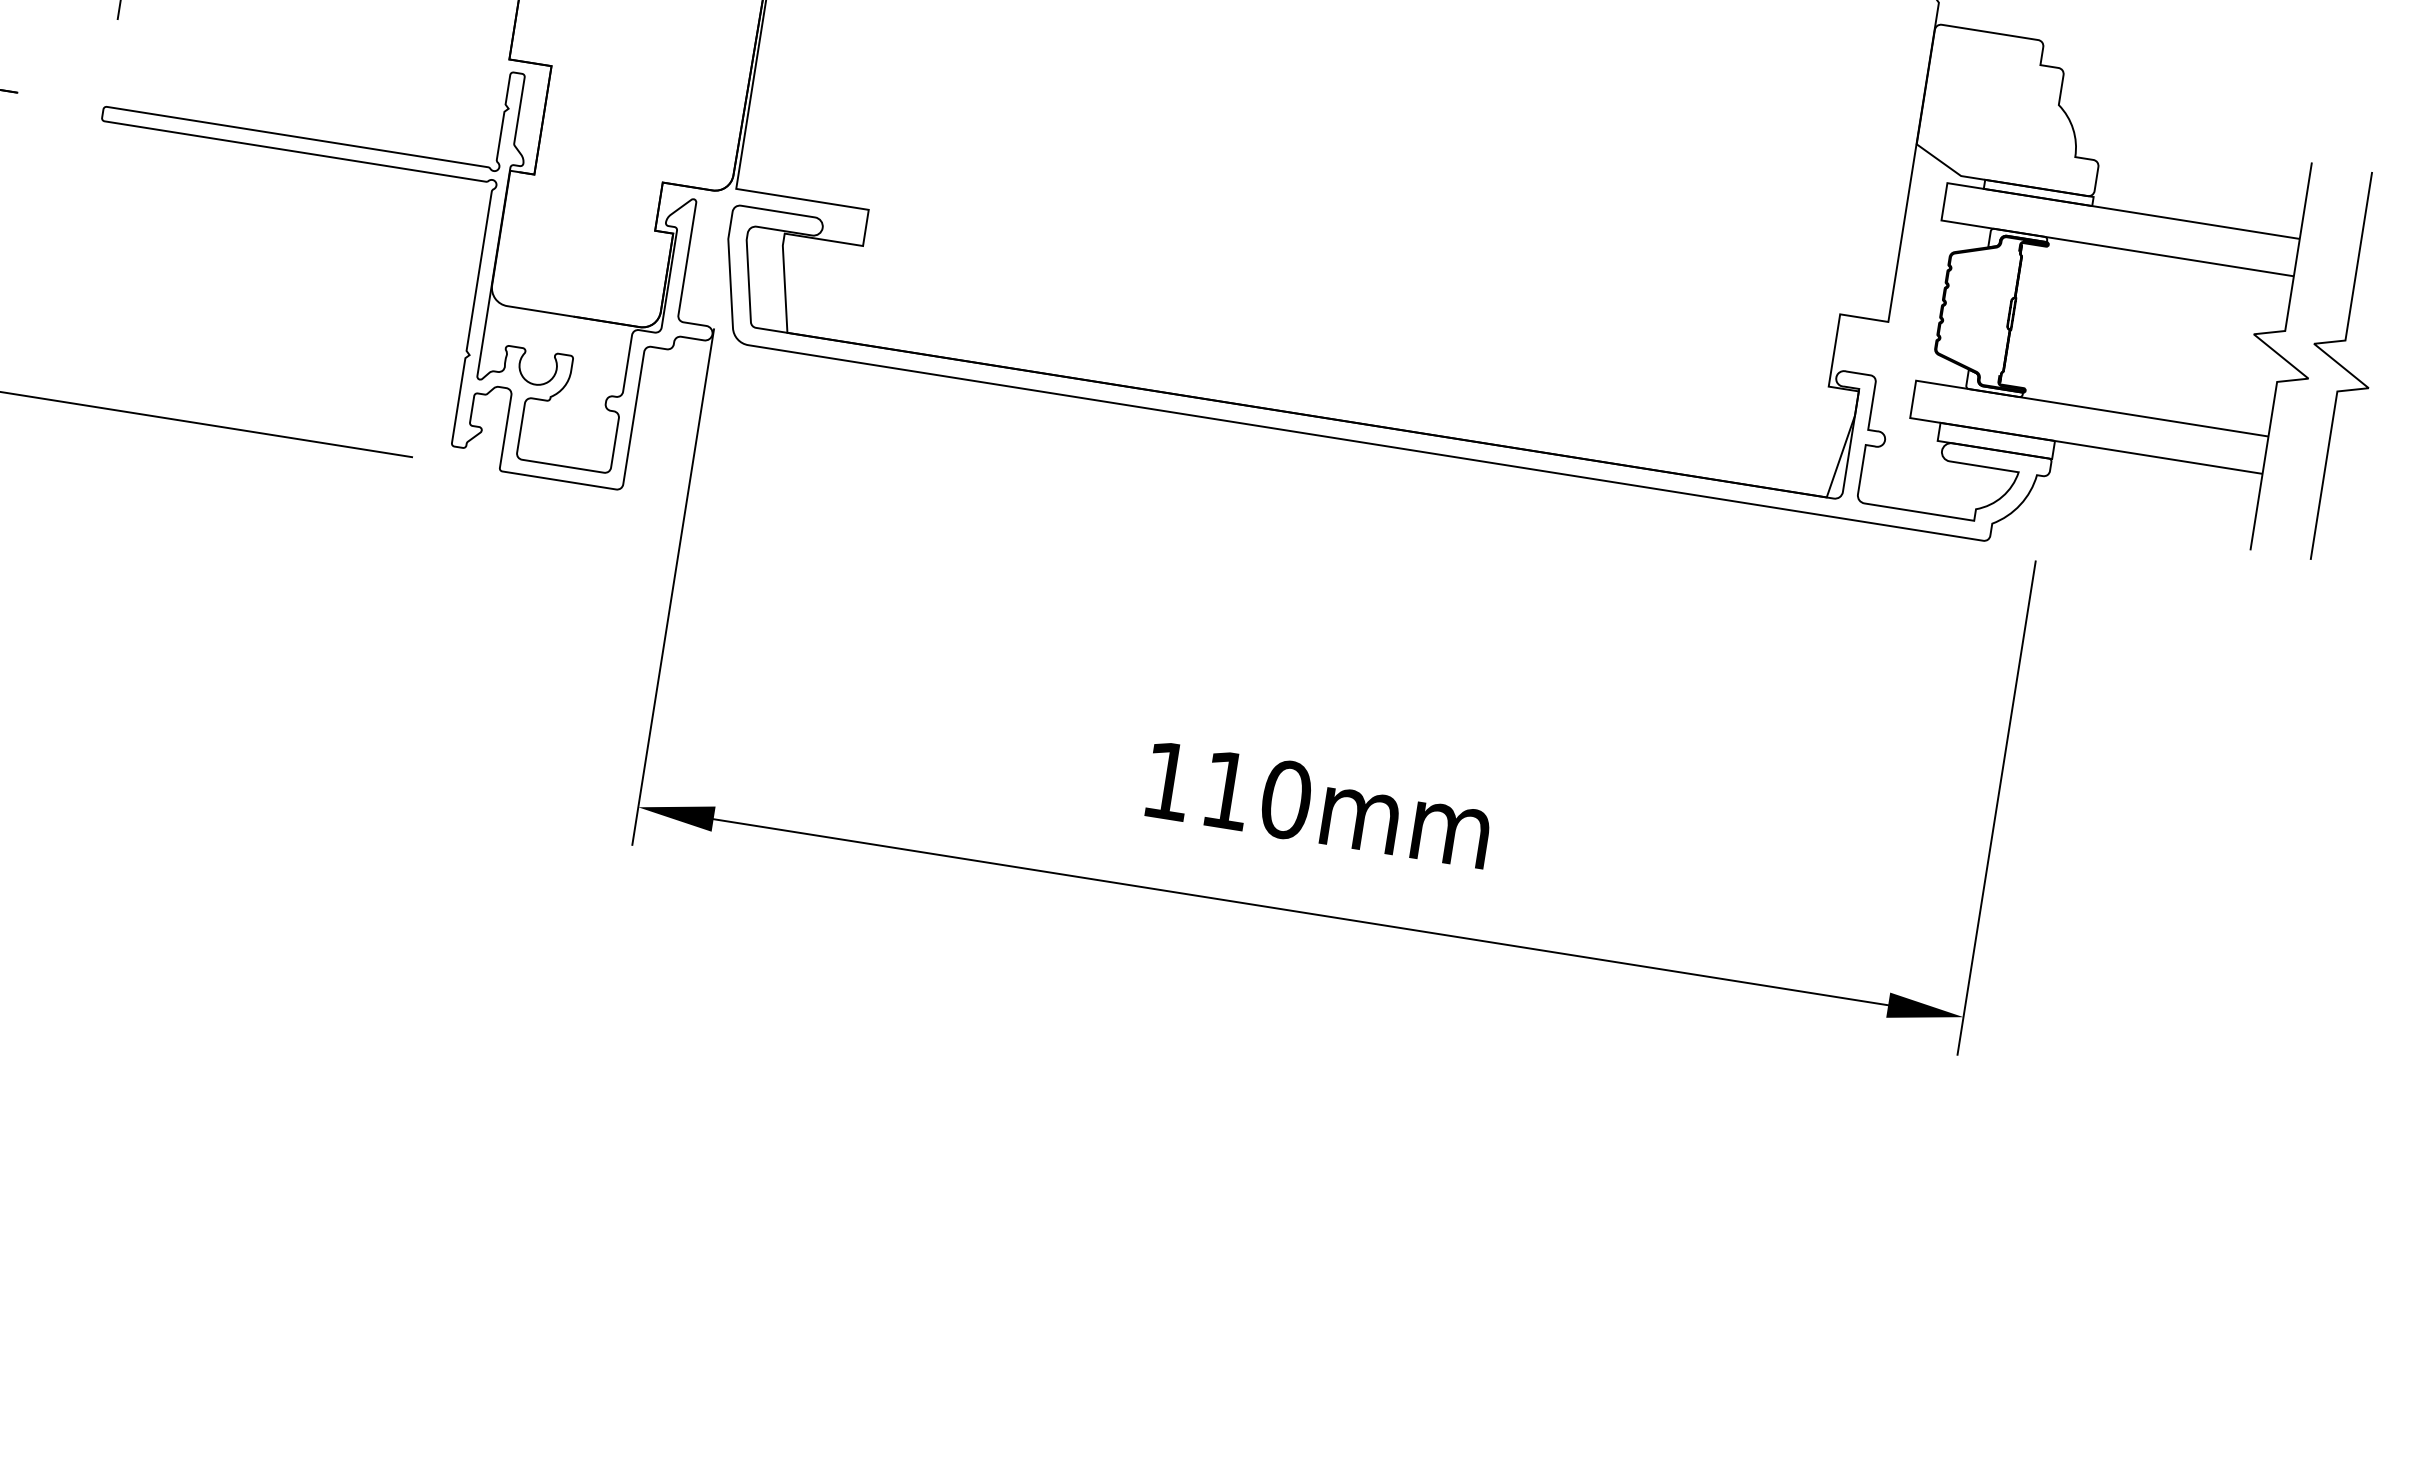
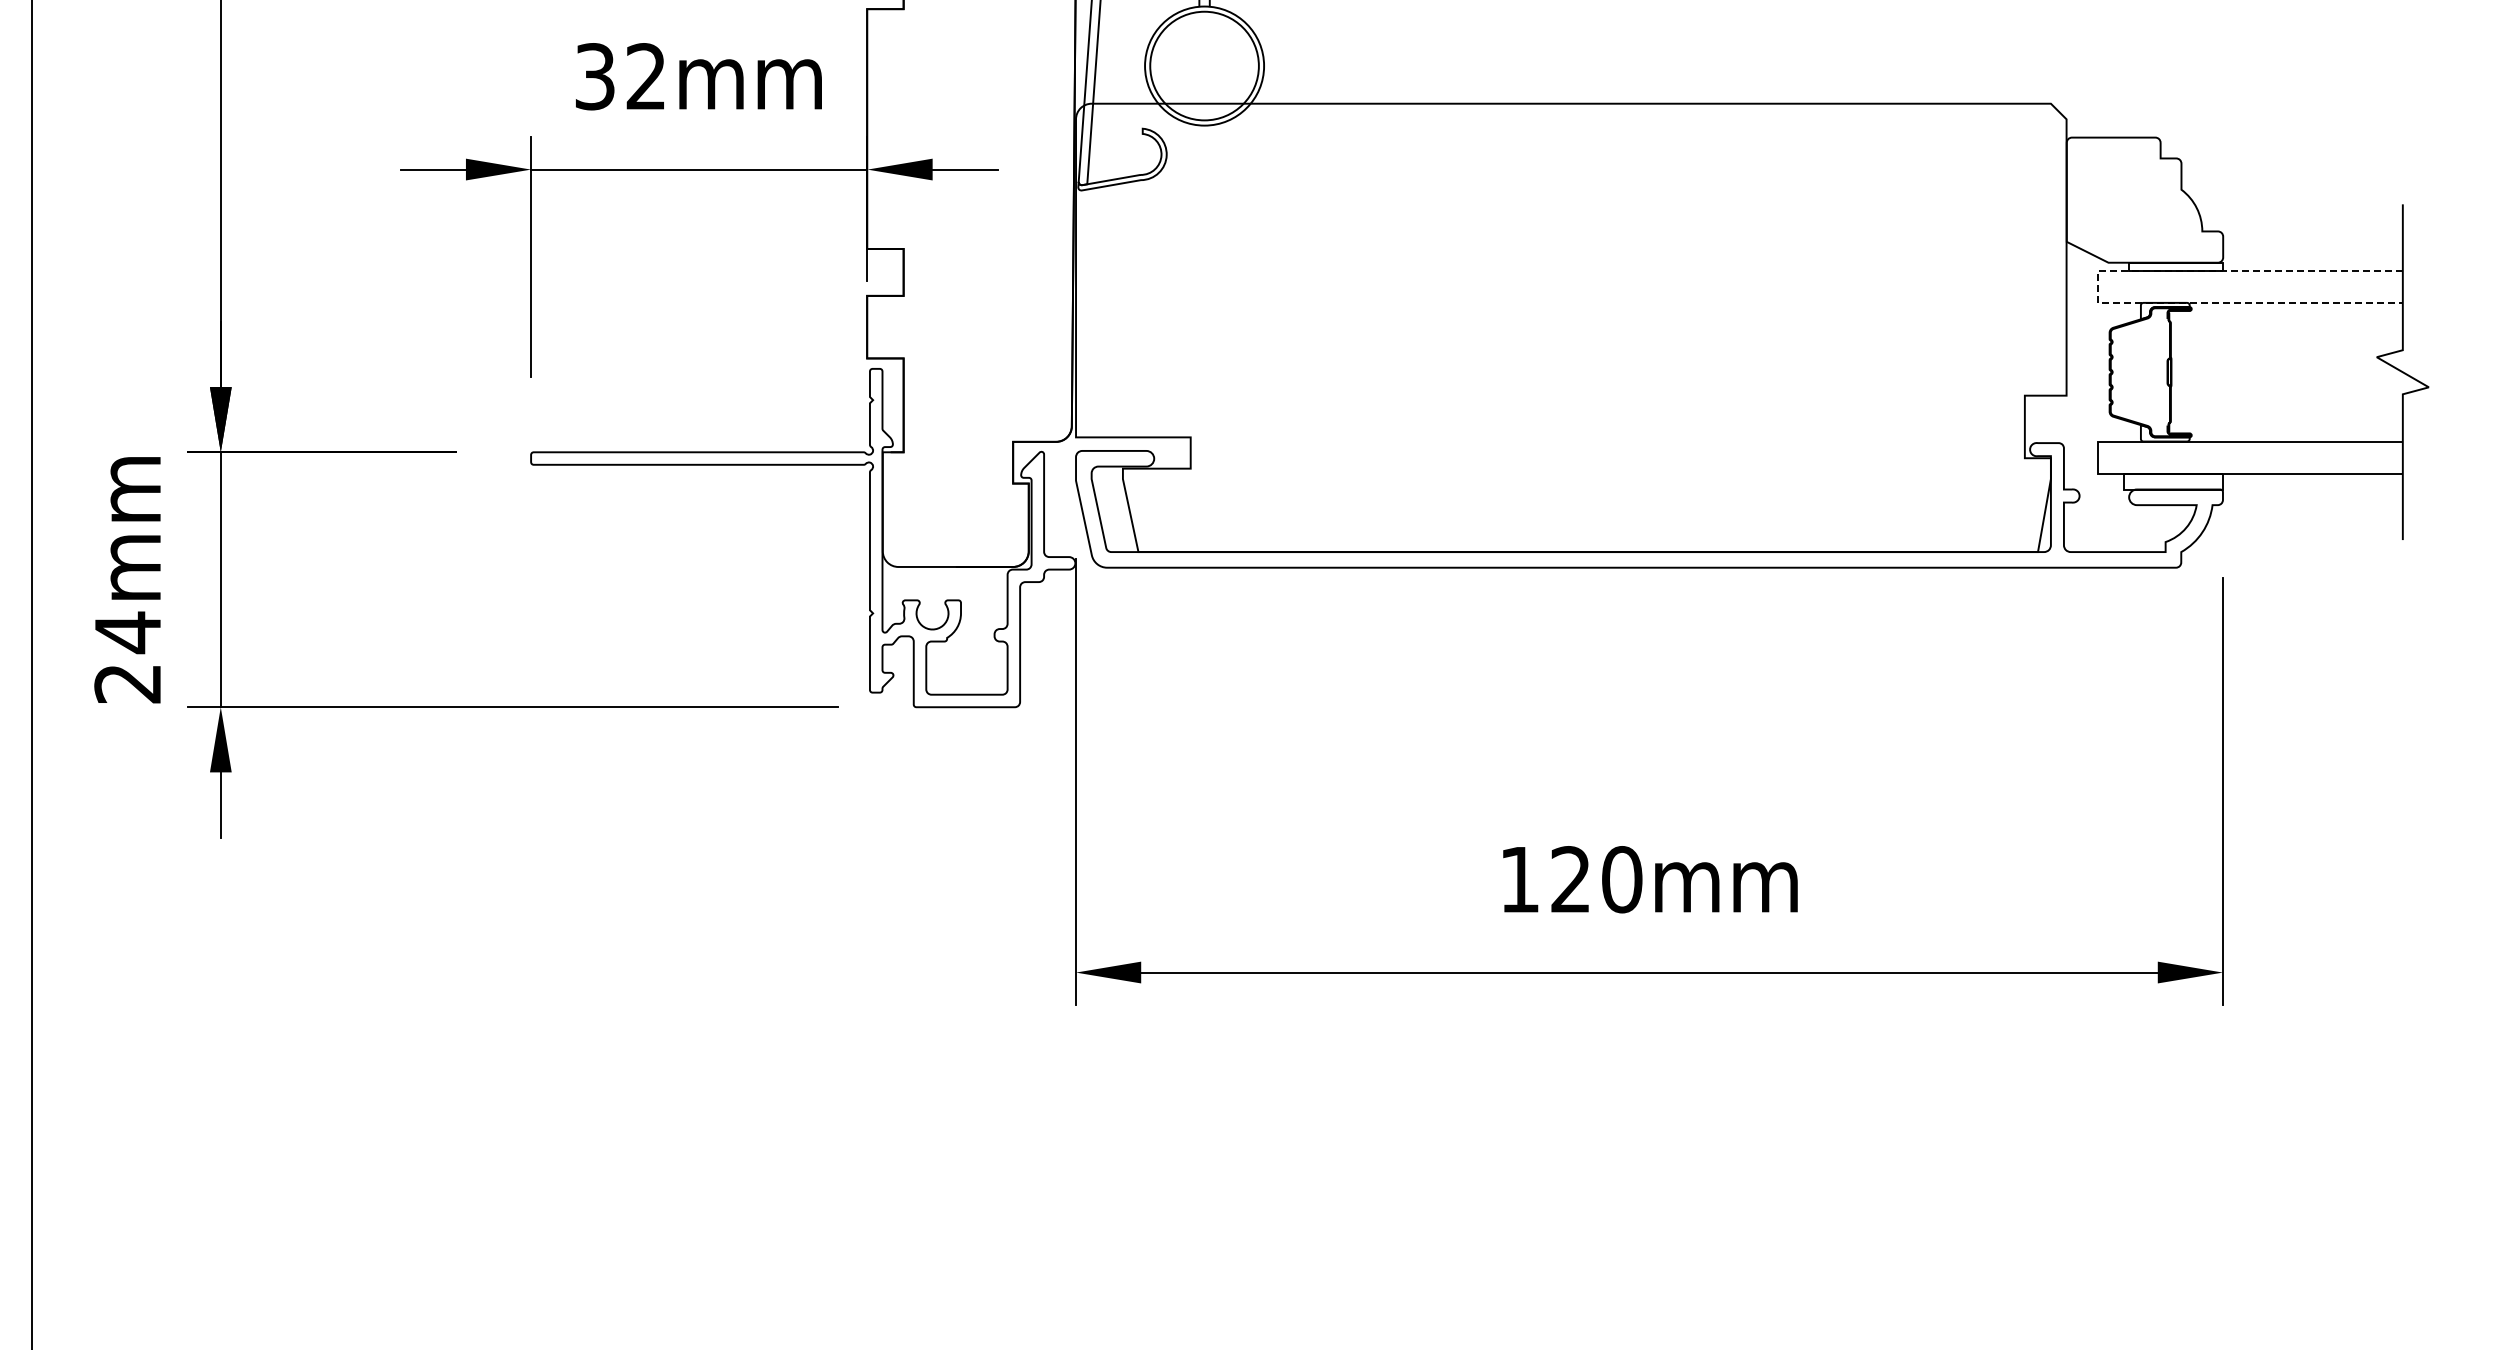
line: (1943, 202) -> (2097, 287), solid -> dashed
curve: (2341, 365) -> (2454, 371), removed
text: (1226, 790) -> (1570, 879), 110mm -> 120mm

